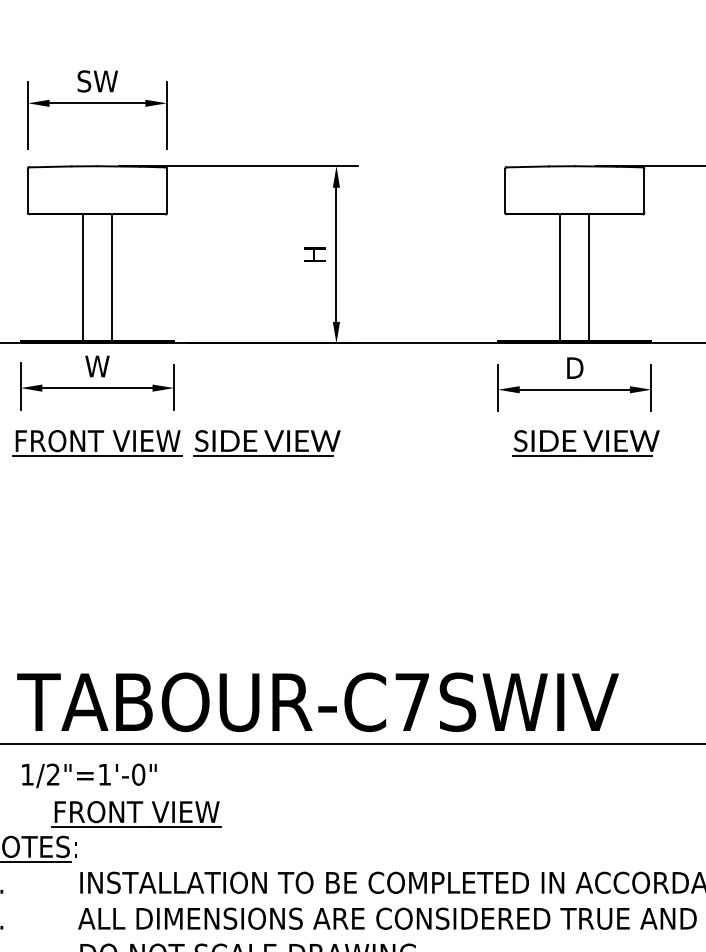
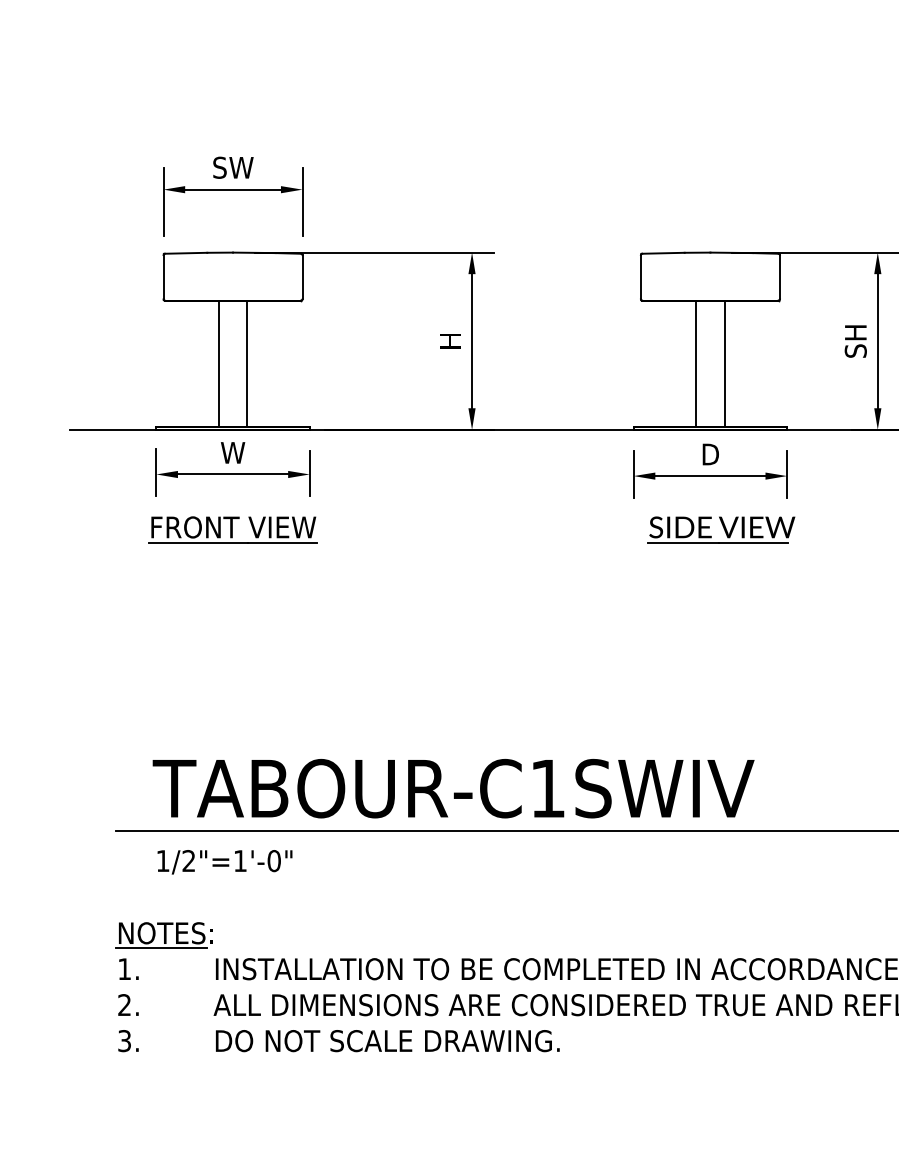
part: (266, 443) -> (402, 529), removed
text: (411, 702) -> (547, 788), TABOUR-C7SWIV -> TABOUR-C1SWIV
part: (135, 814) -> (271, 900), removed

